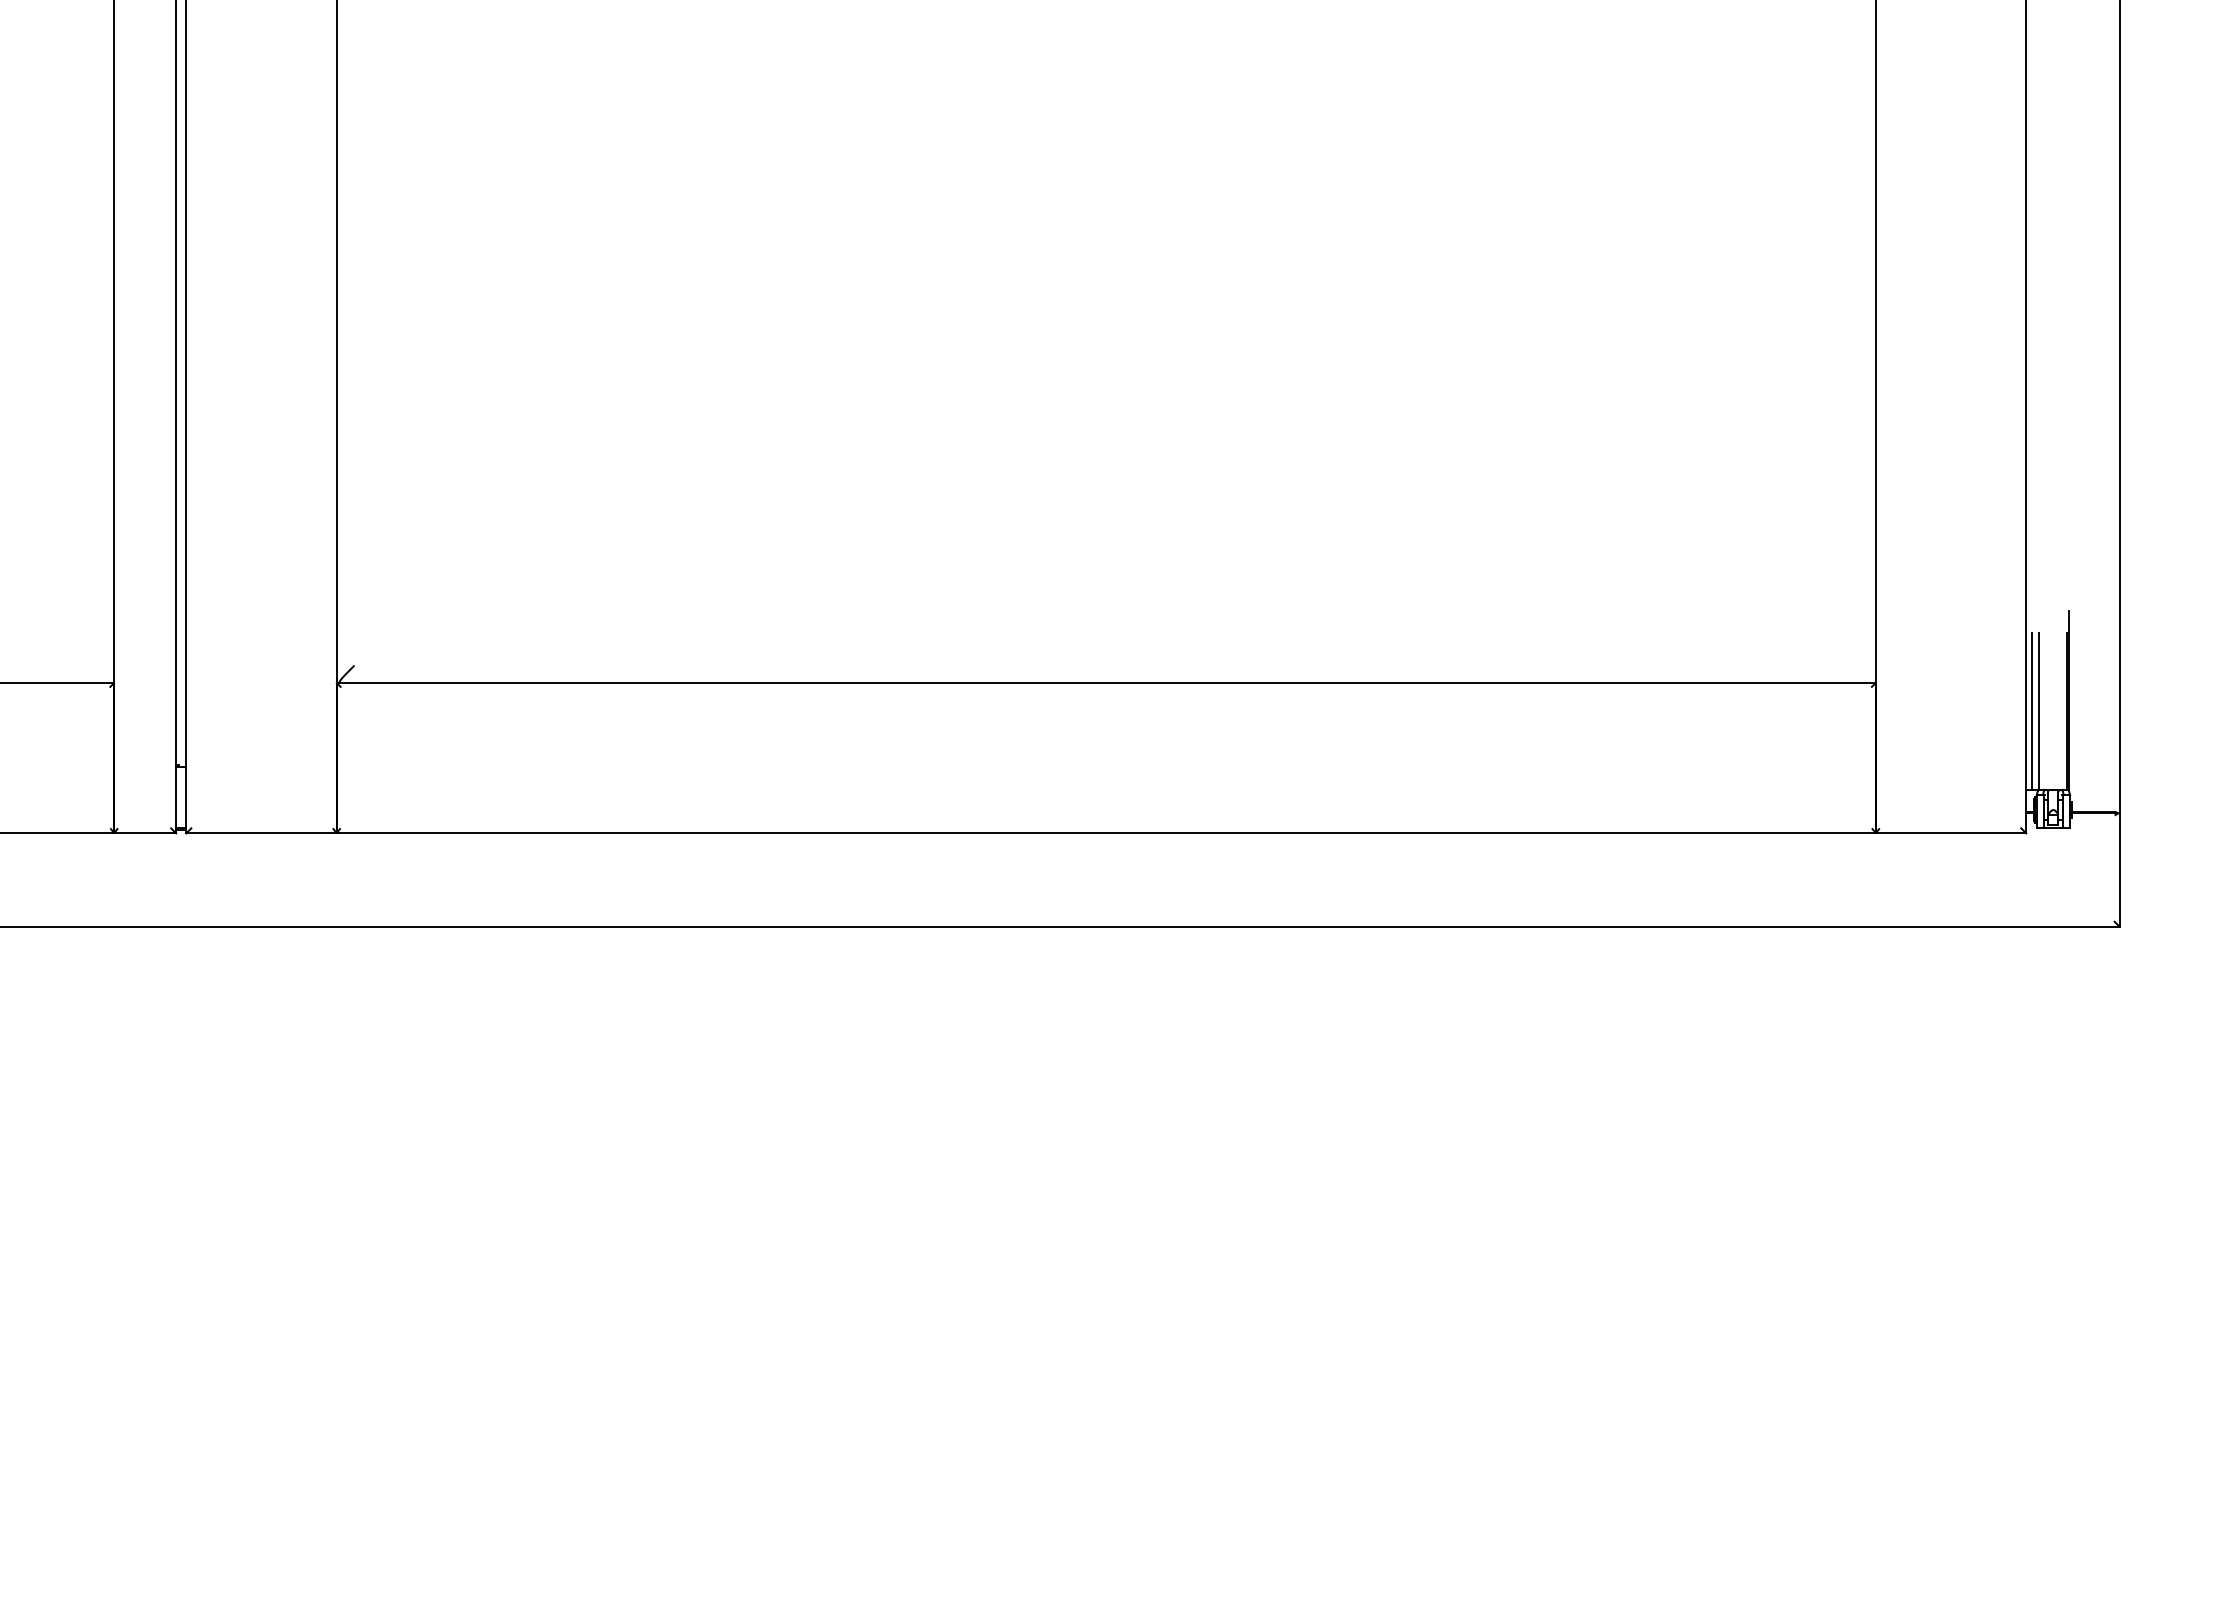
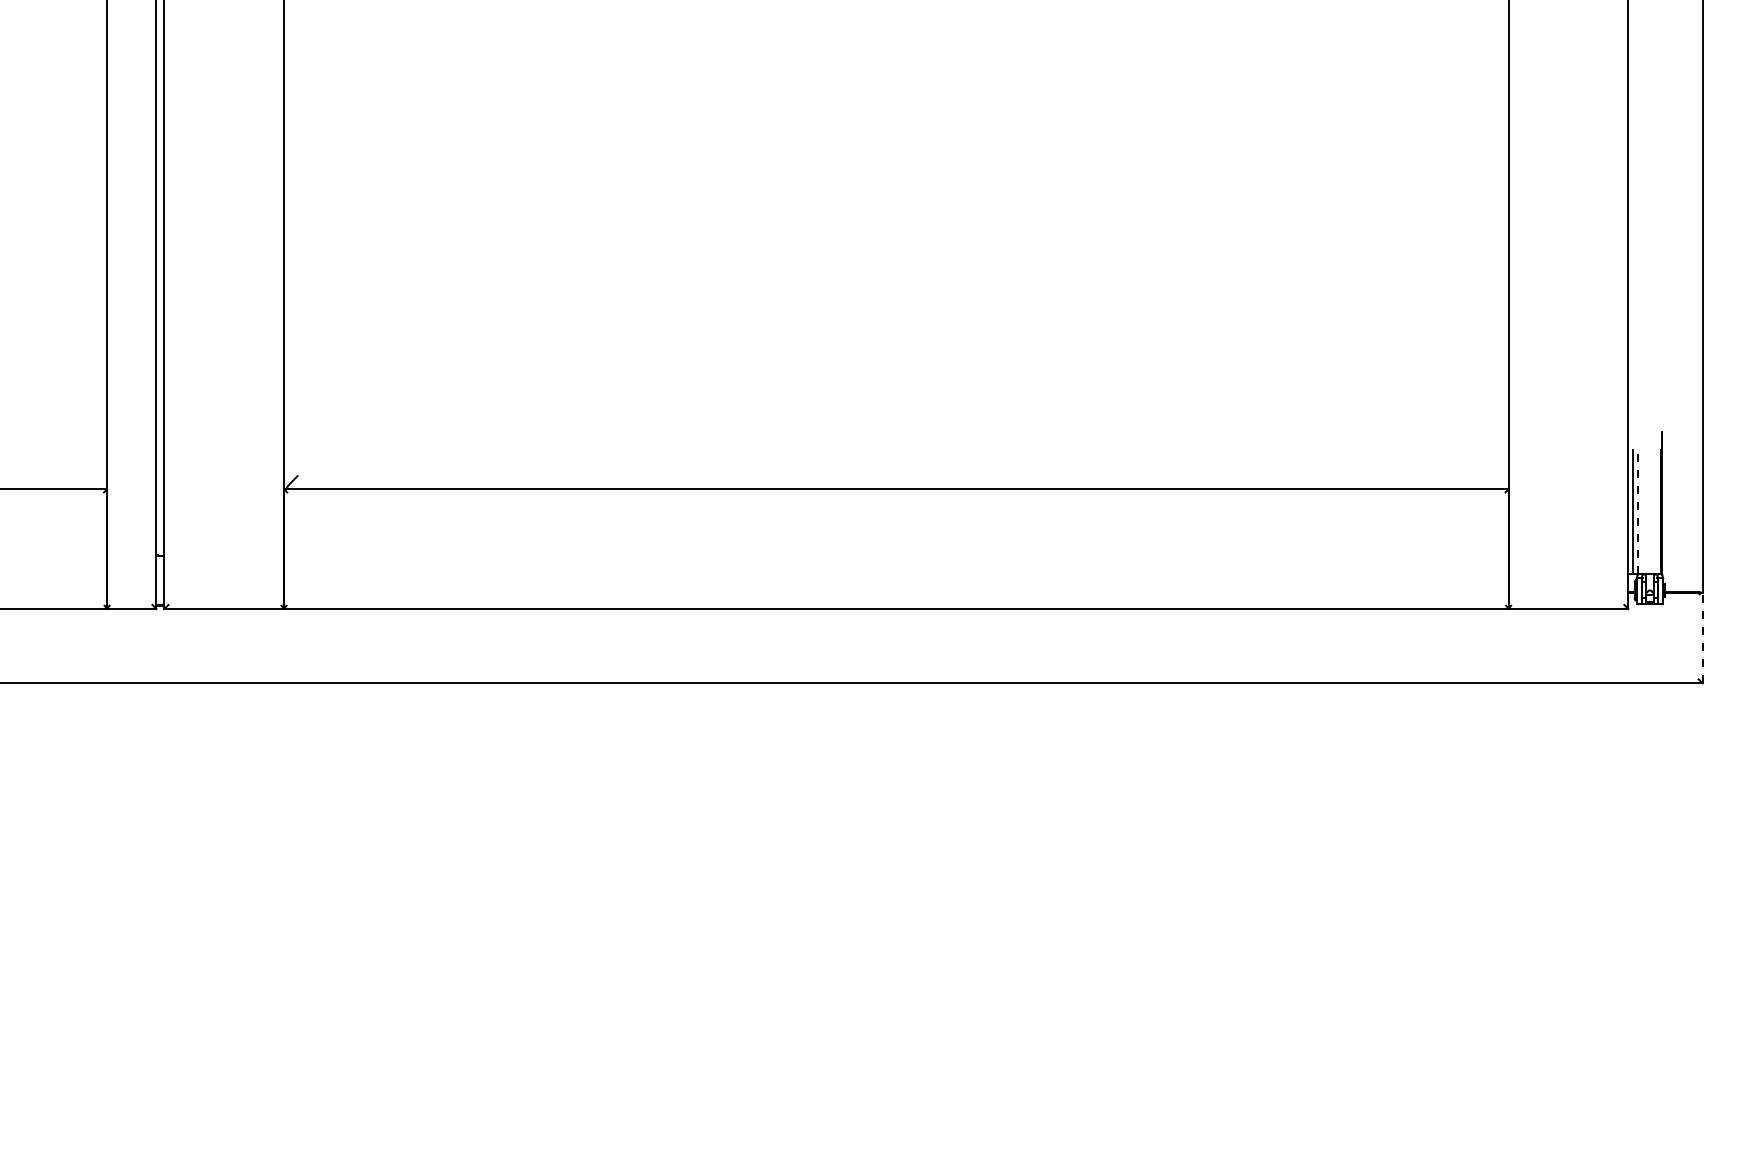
line: (2038, 711) -> (1638, 512), solid -> dashed
line: (2119, 870) -> (1702, 638), solid -> dashed

